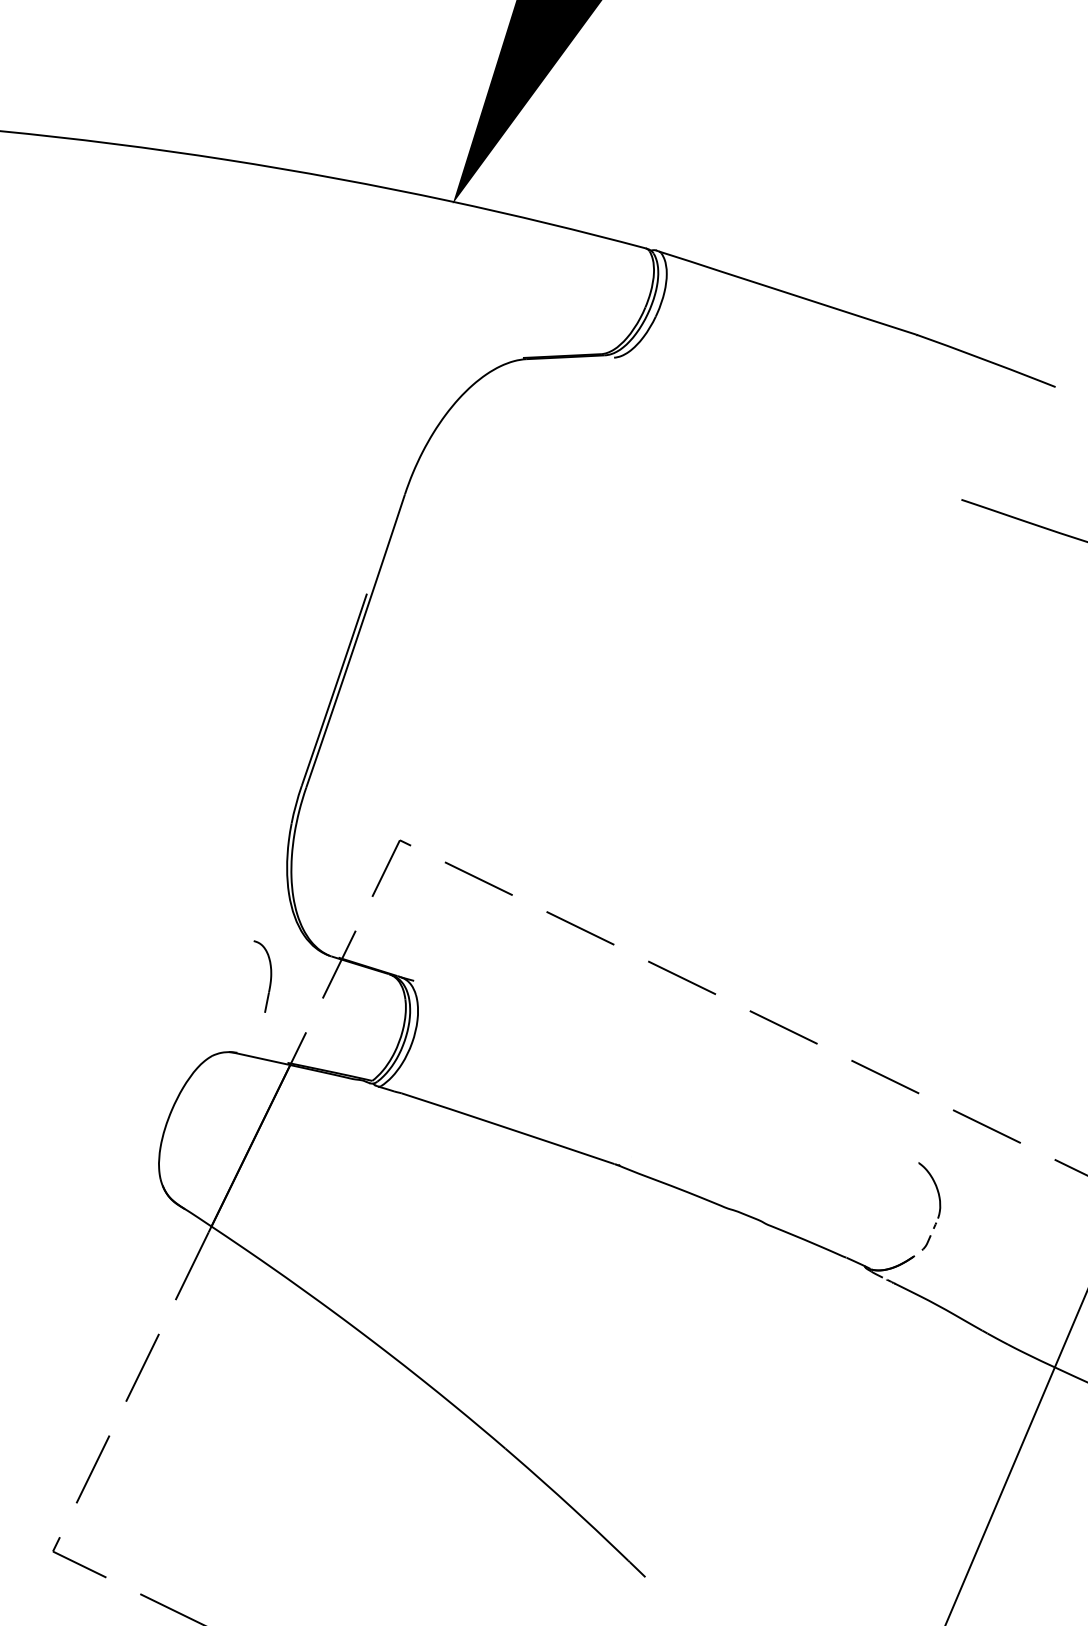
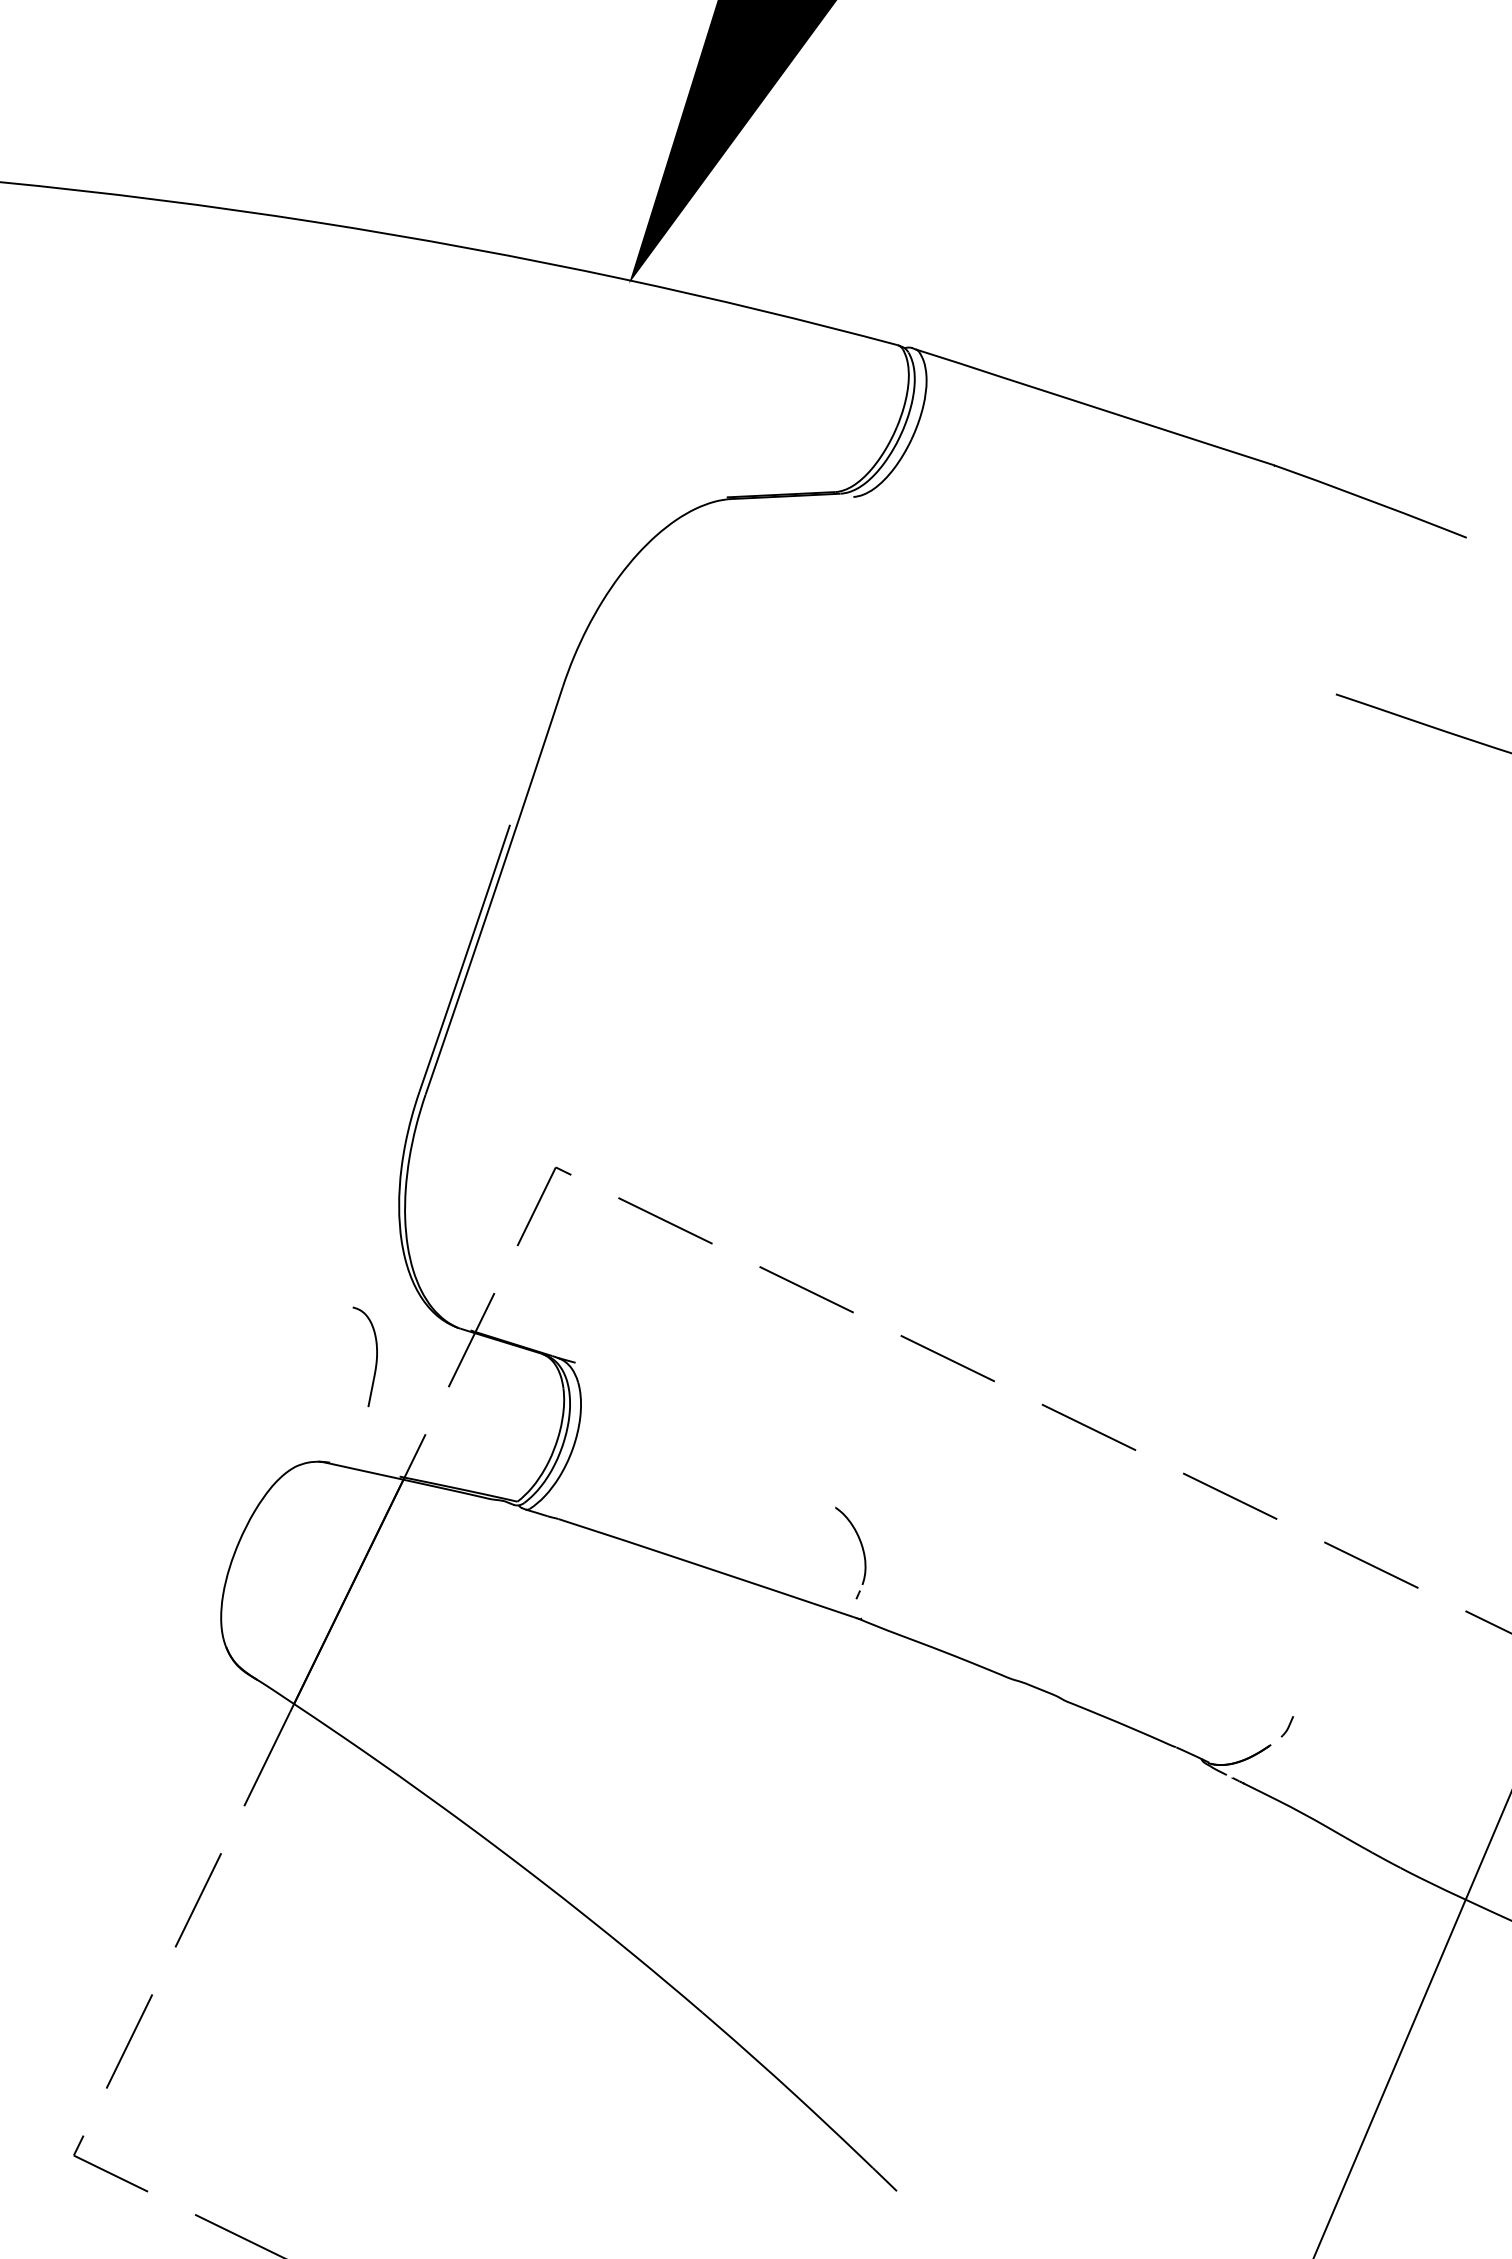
part: (938, 1194) -> (862, 1551), moved

